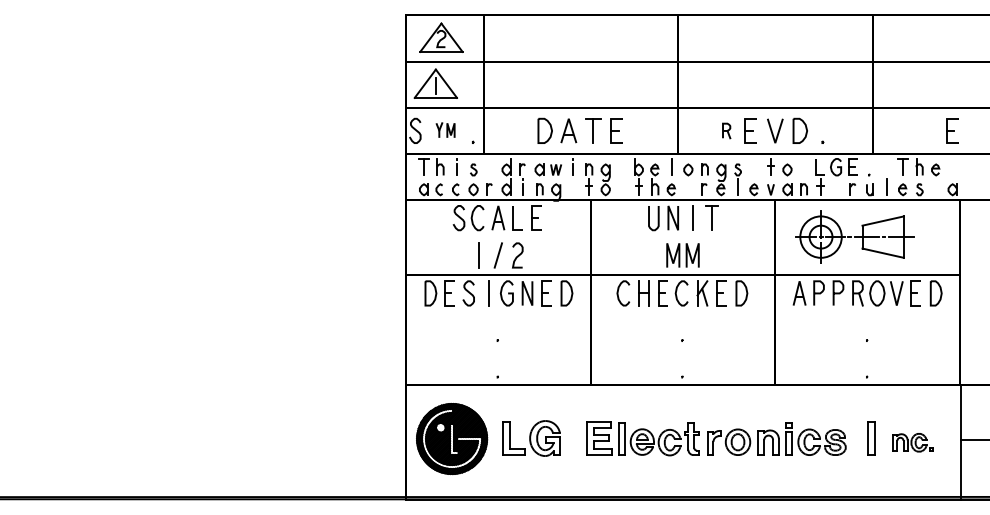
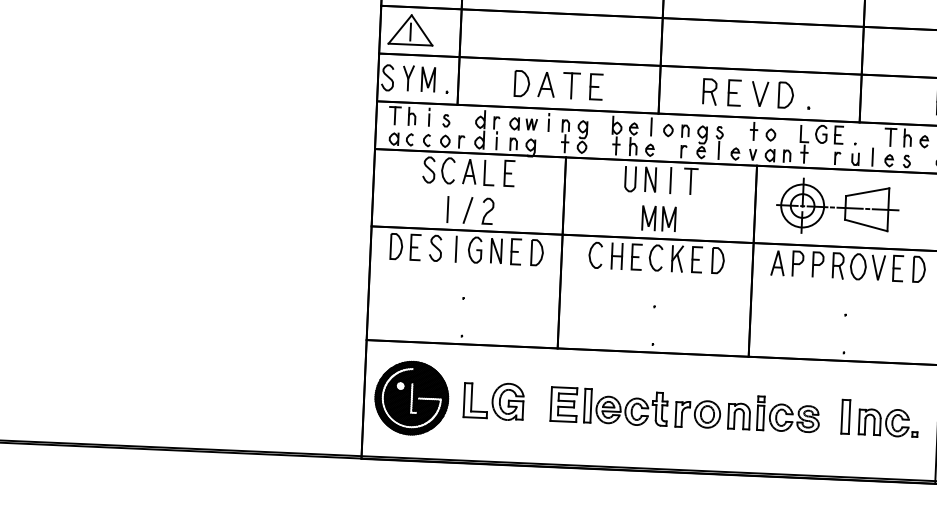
part: (445, 129) -> (419, 77), size x1.67
part: (726, 130) -> (709, 91), size x1.67
part: (912, 442) -> (887, 422), size x1.43

